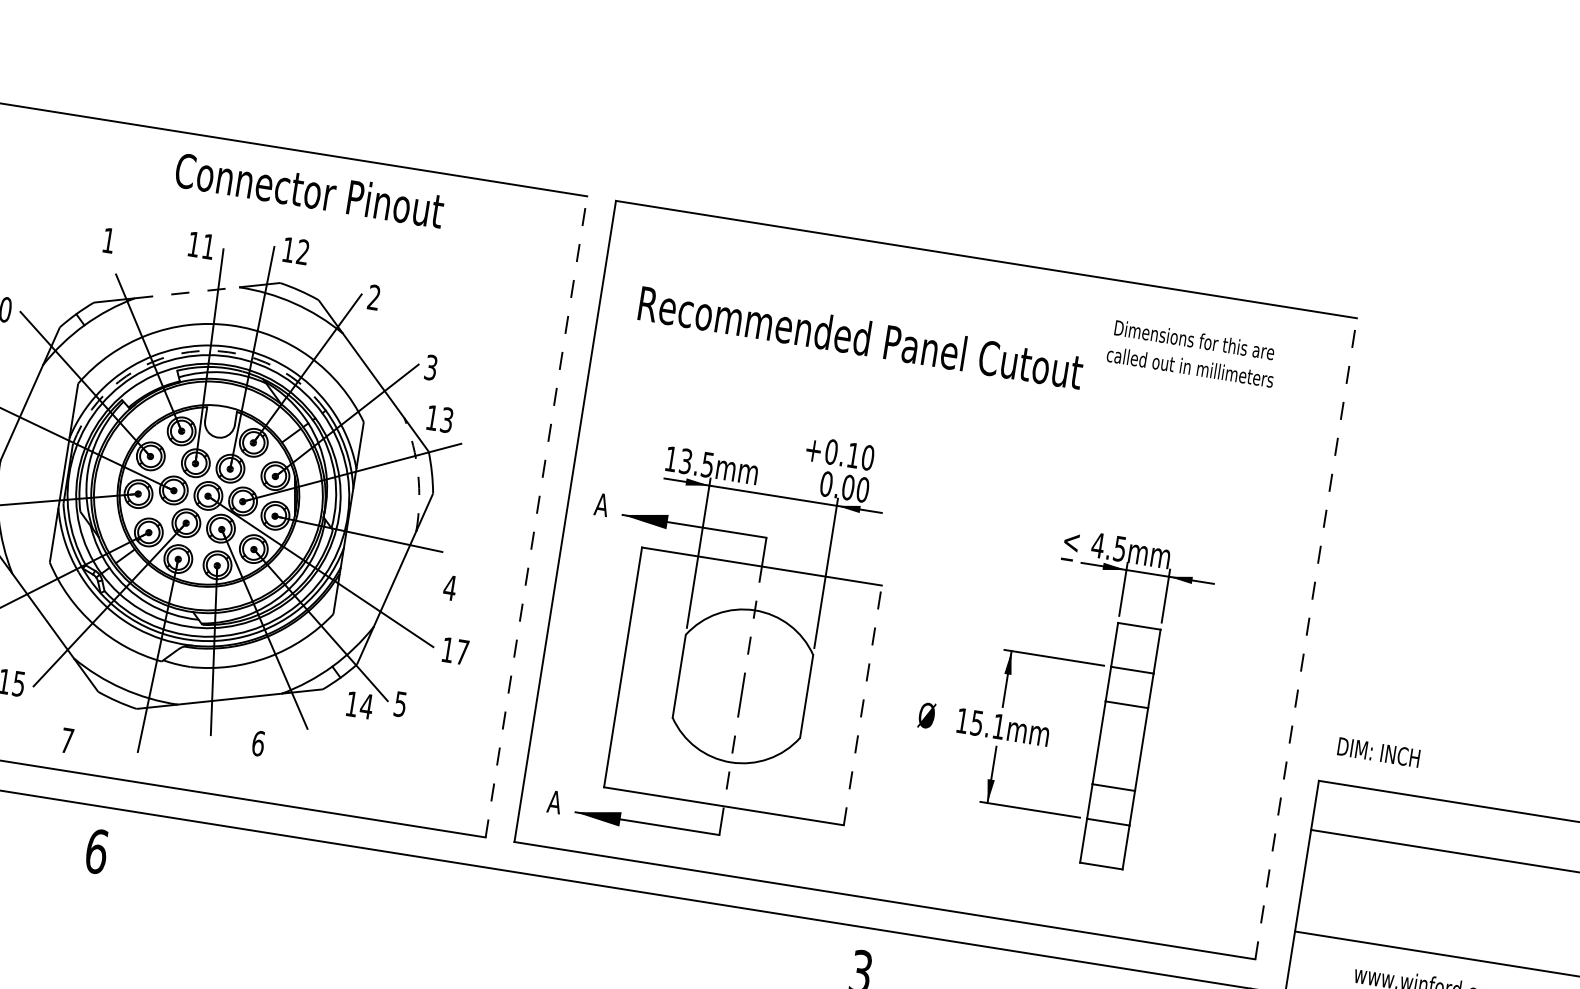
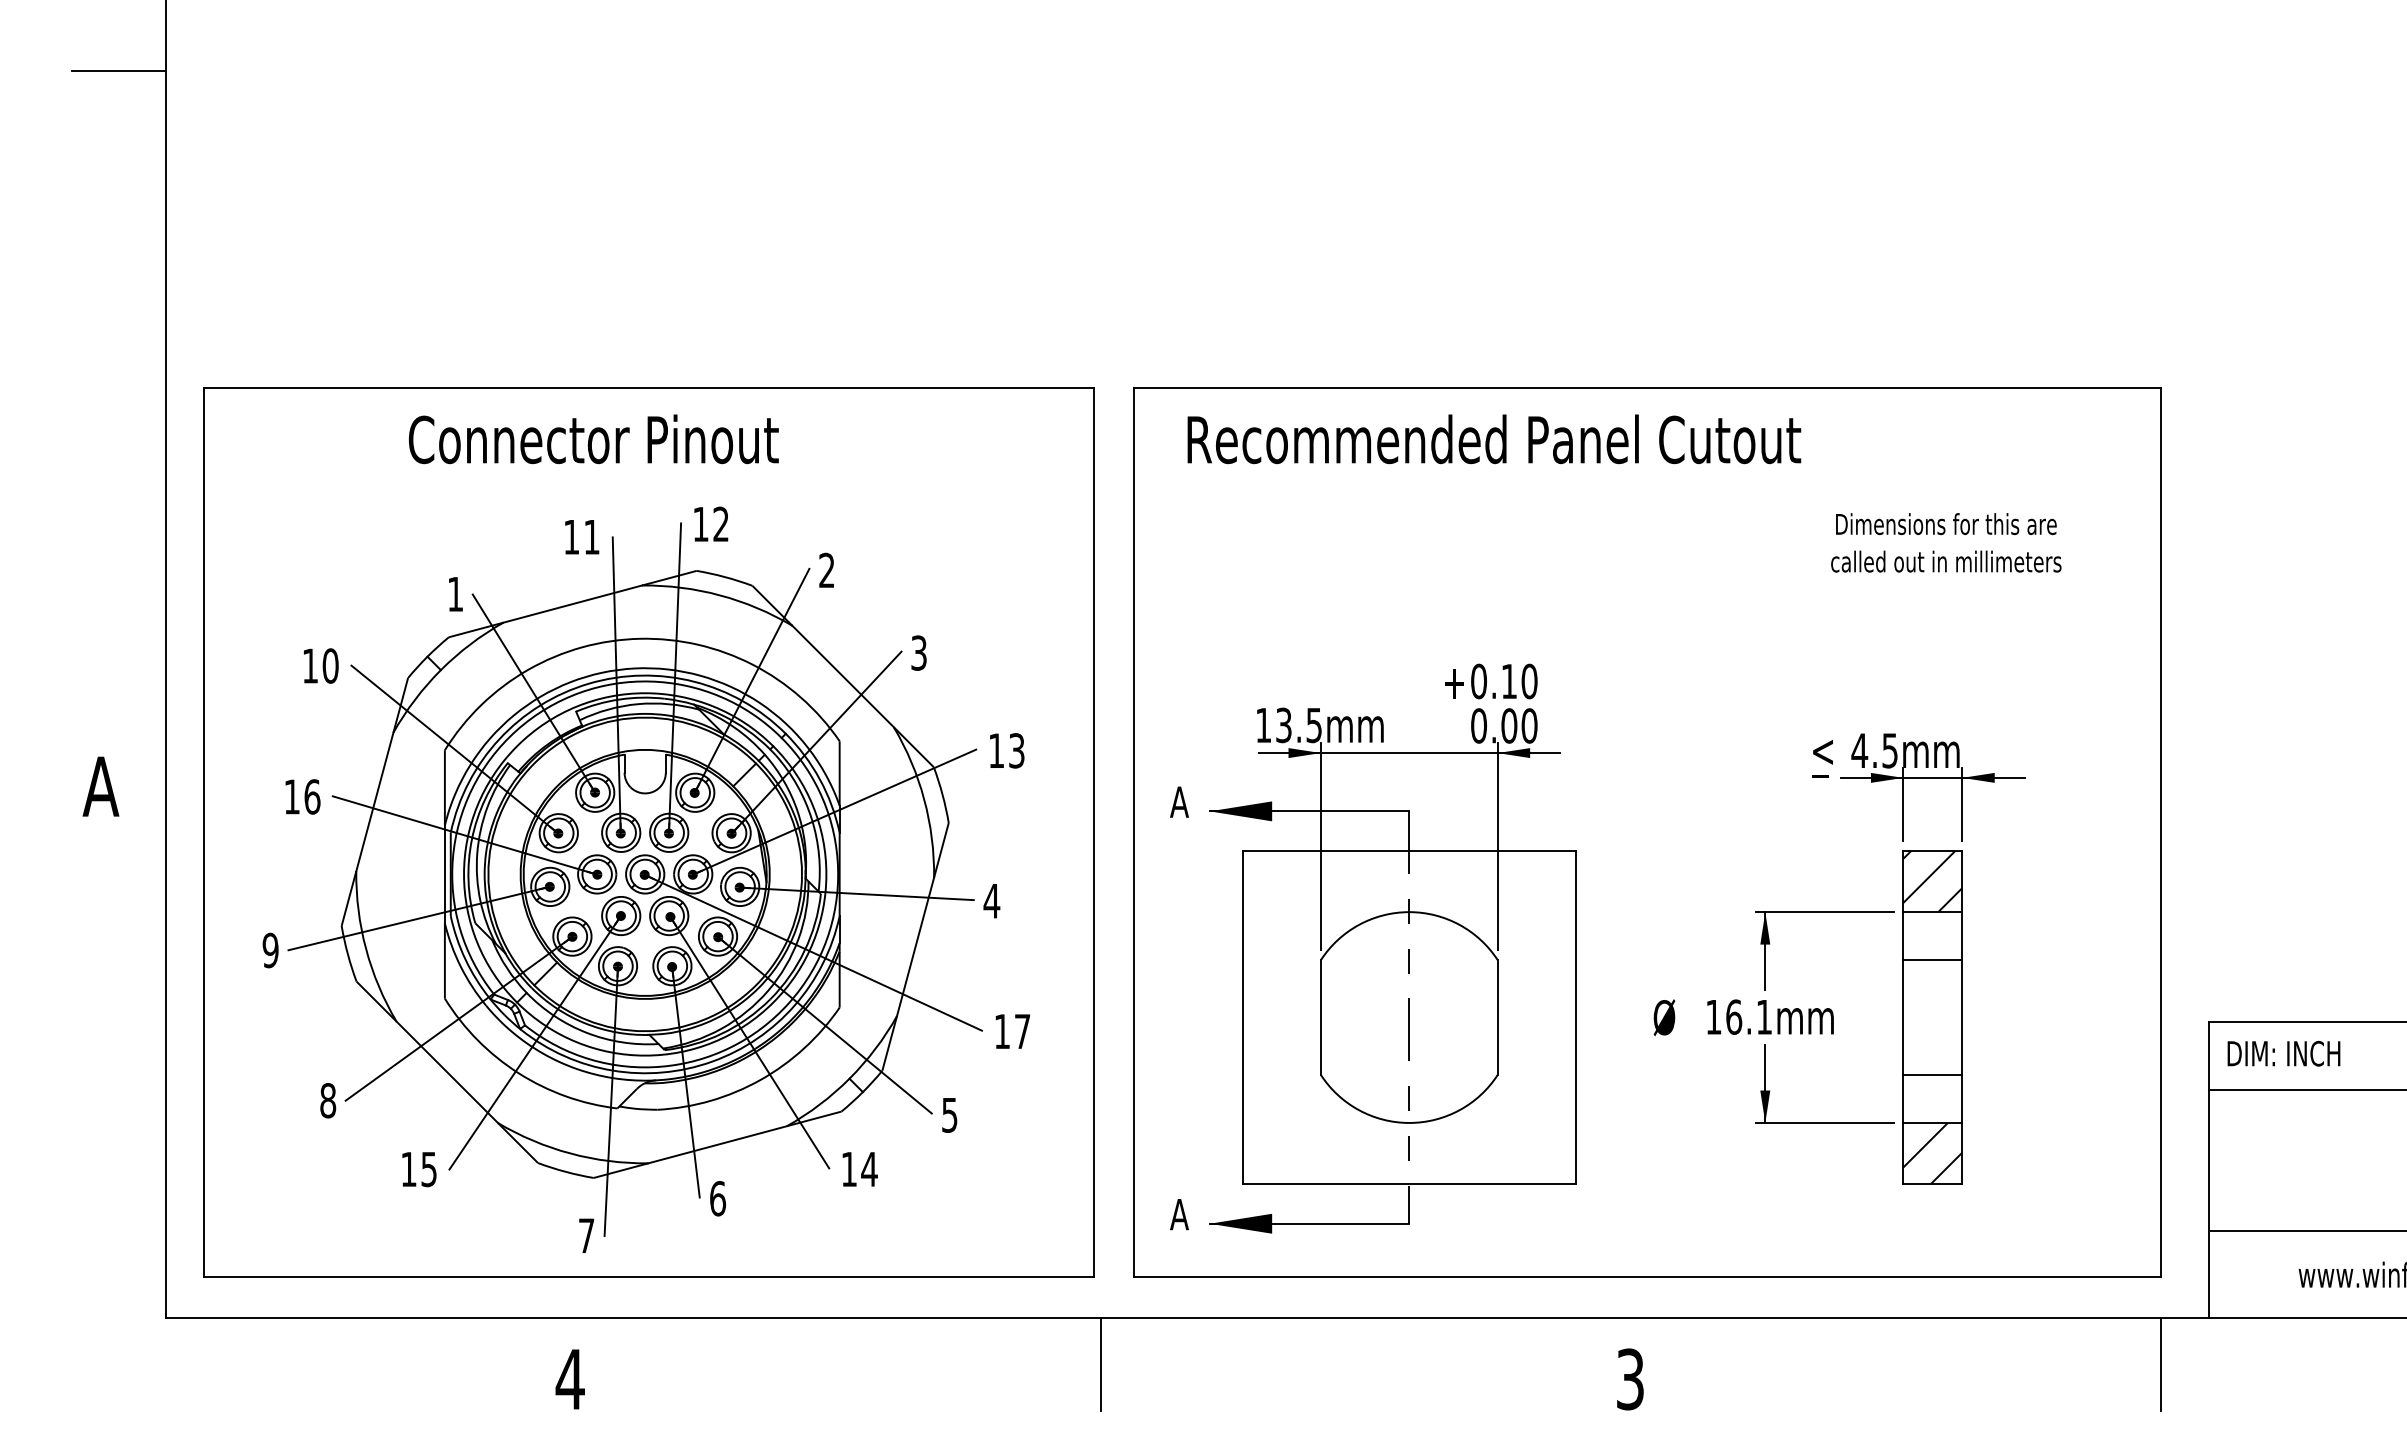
text: (309, 190) -> (593, 439), moved
text: (108, 240) -> (455, 594), moved
line: (186, 293) -> (572, 604), dashed -> solid
text: (861, 337) -> (1494, 439), moved
arc: (189, 351) -> (588, 683), dashed -> solid
text: (1192, 353) -> (1946, 542), moved
text: (440, 418) -> (1007, 750), moved
arc: (418, 473) -> (924, 799), dashed -> solid
line: (536, 516) -> (1093, 832), dashed -> solid
text: (449, 588) -> (991, 901), moved
line: (1306, 638) -> (2161, 832), dashed -> solid
hatch: (1135, 648) -> (1932, 881), added
text: (359, 705) -> (859, 1169), moved
line: (862, 705) -> (1575, 1017), dashed -> solid
text: (977, 722) -> (1734, 1016), 15.1mm -> 16.1mm
text: (67, 740) -> (586, 1235), moved
text: (258, 743) -> (717, 1198), moved
text: (1378, 752) -> (2283, 1053), moved
hatch: (1104, 843) -> (1932, 1152), added
text: (96, 851) -> (569, 1379), 6 -> 4
line: (481, 901) -> (1101, 1364), added

